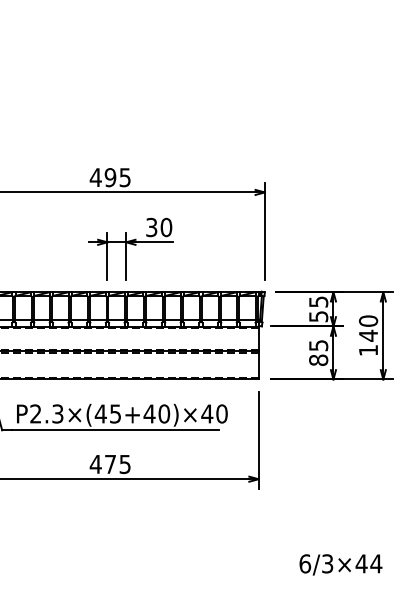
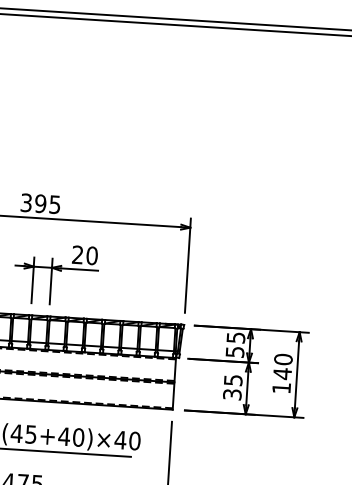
text: (95, 177) -> (26, 202), 495 -> 395
text: (151, 227) -> (77, 254), 30 -> 20
text: (318, 359) -> (232, 393), 85 -> 35

